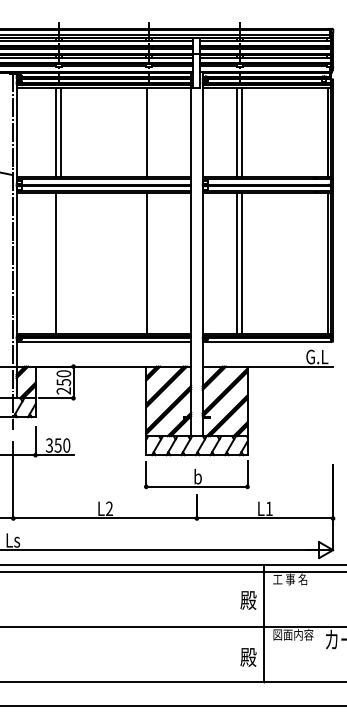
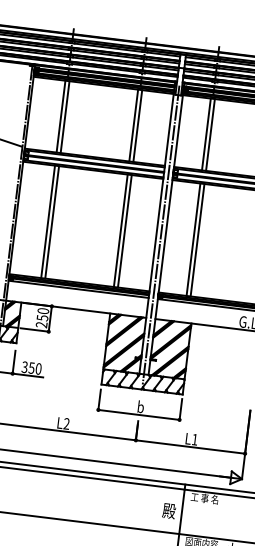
line: (151, 131) -> (137, 125), added
line: (196, 262) -> (160, 234), added
line: (61, 263) -> (52, 222), added
line: (151, 263) -> (124, 231), added

